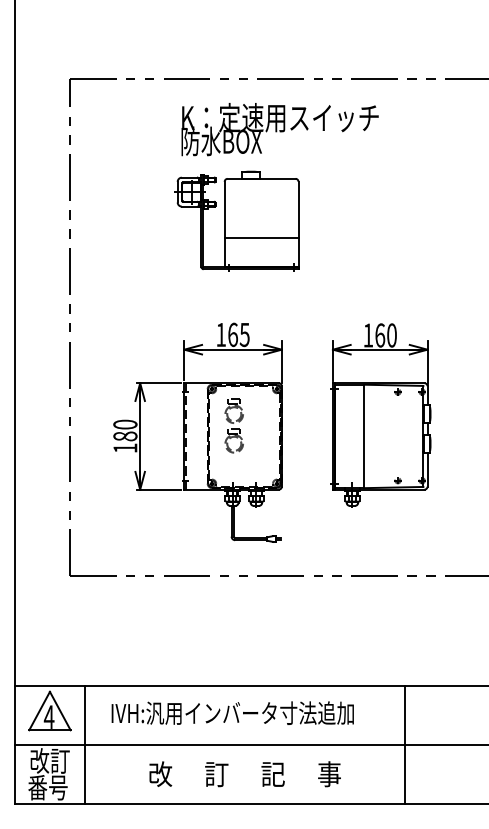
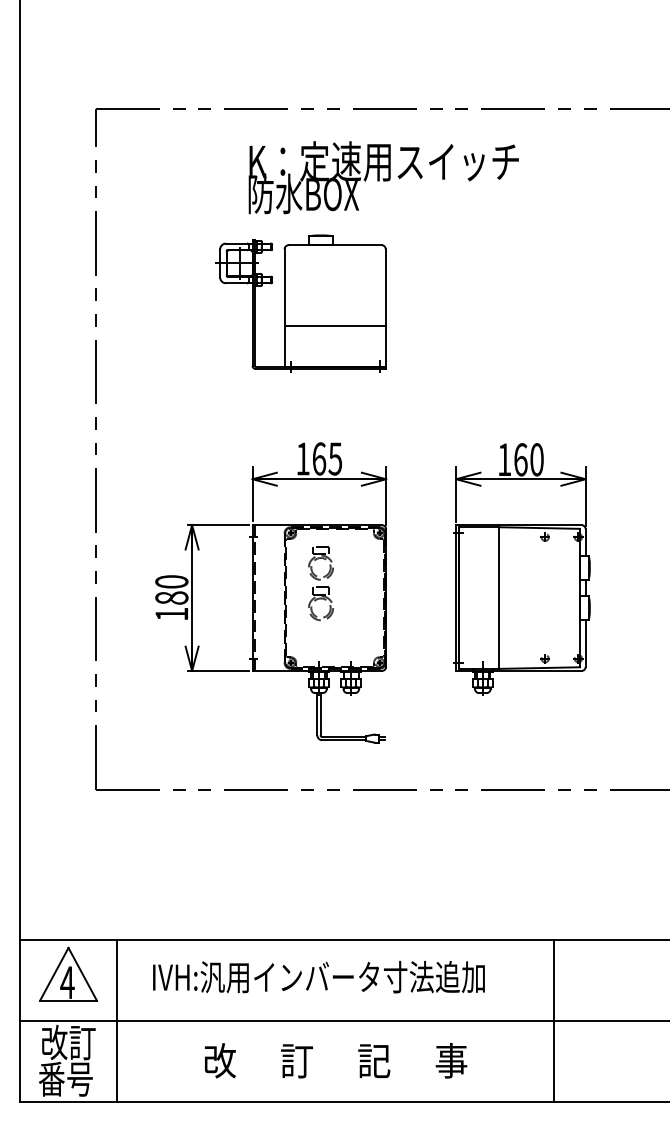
part: (236, 220) -> (300, 302), moved

